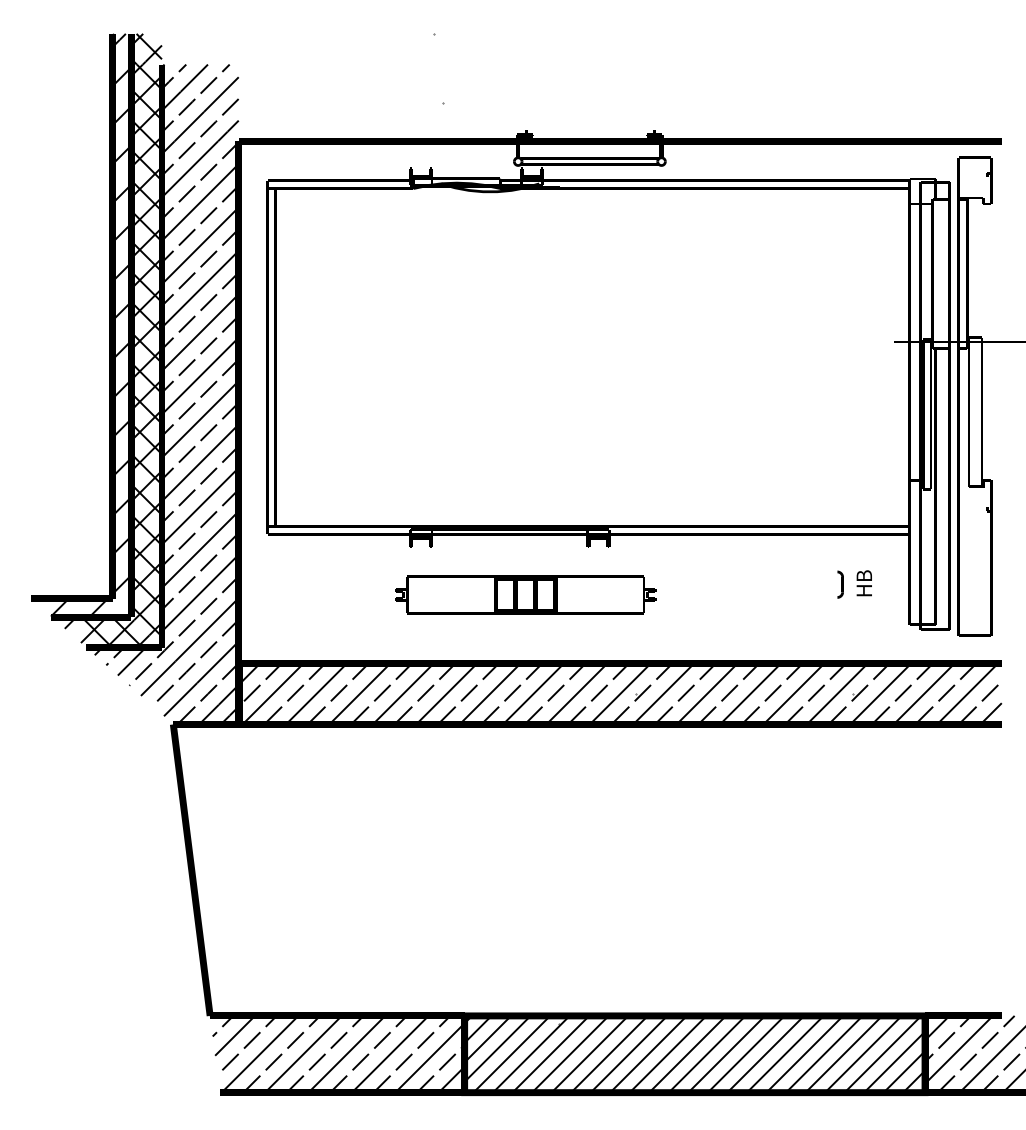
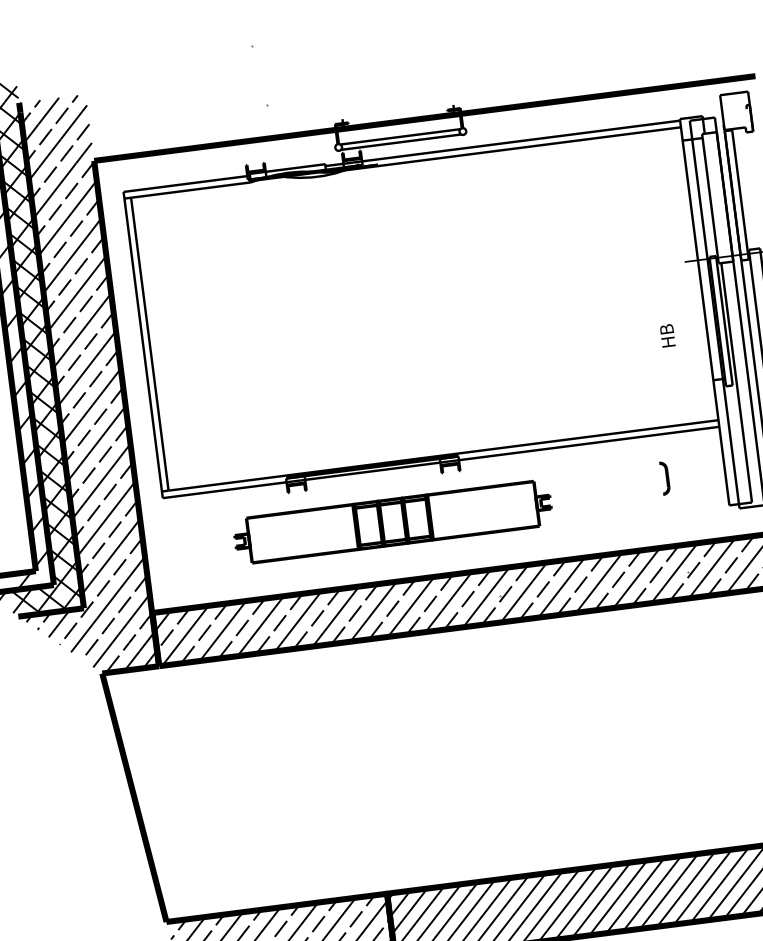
text: (863, 583) -> (666, 336), moved
part: (840, 584) -> (664, 478), size x1.4
part: (525, 594) -> (393, 521), size x1.4

